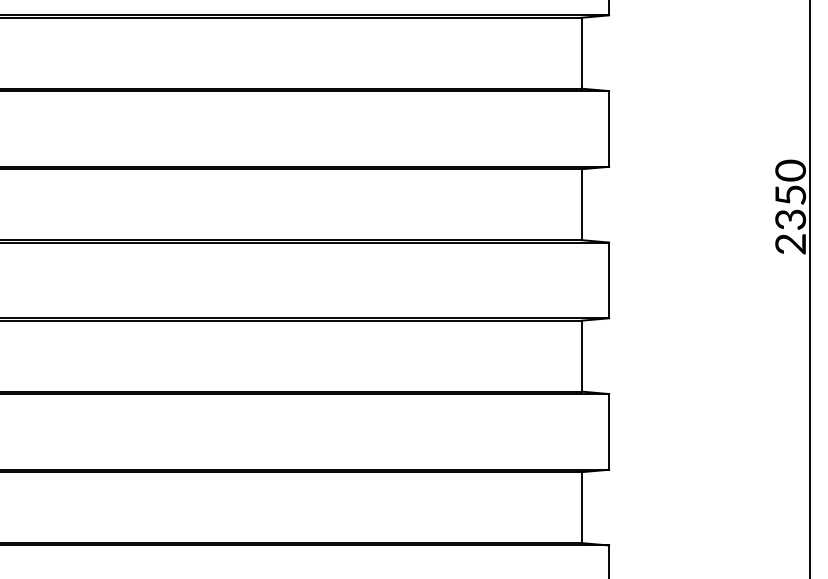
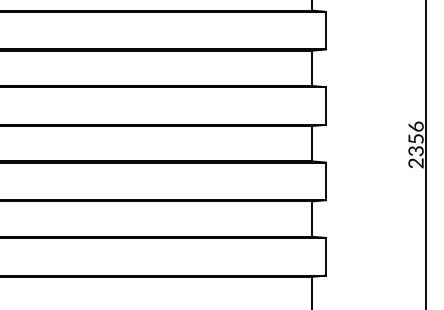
text: (789, 170) -> (415, 126), 2350 -> 2356

